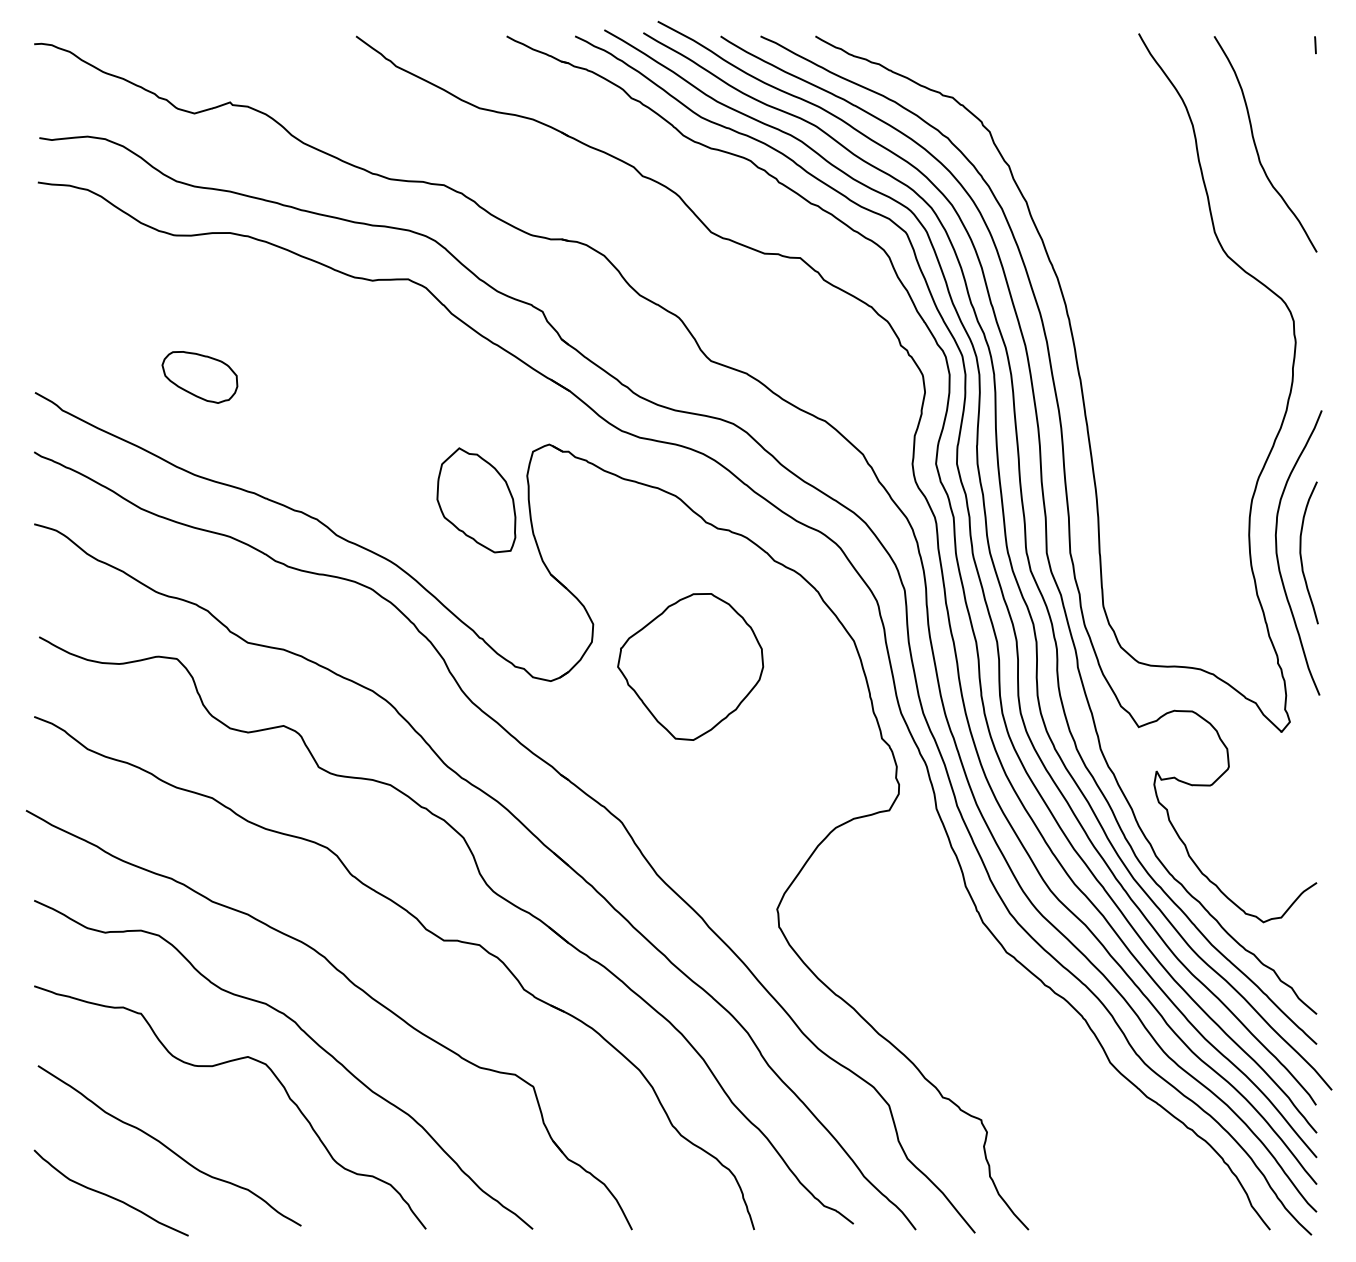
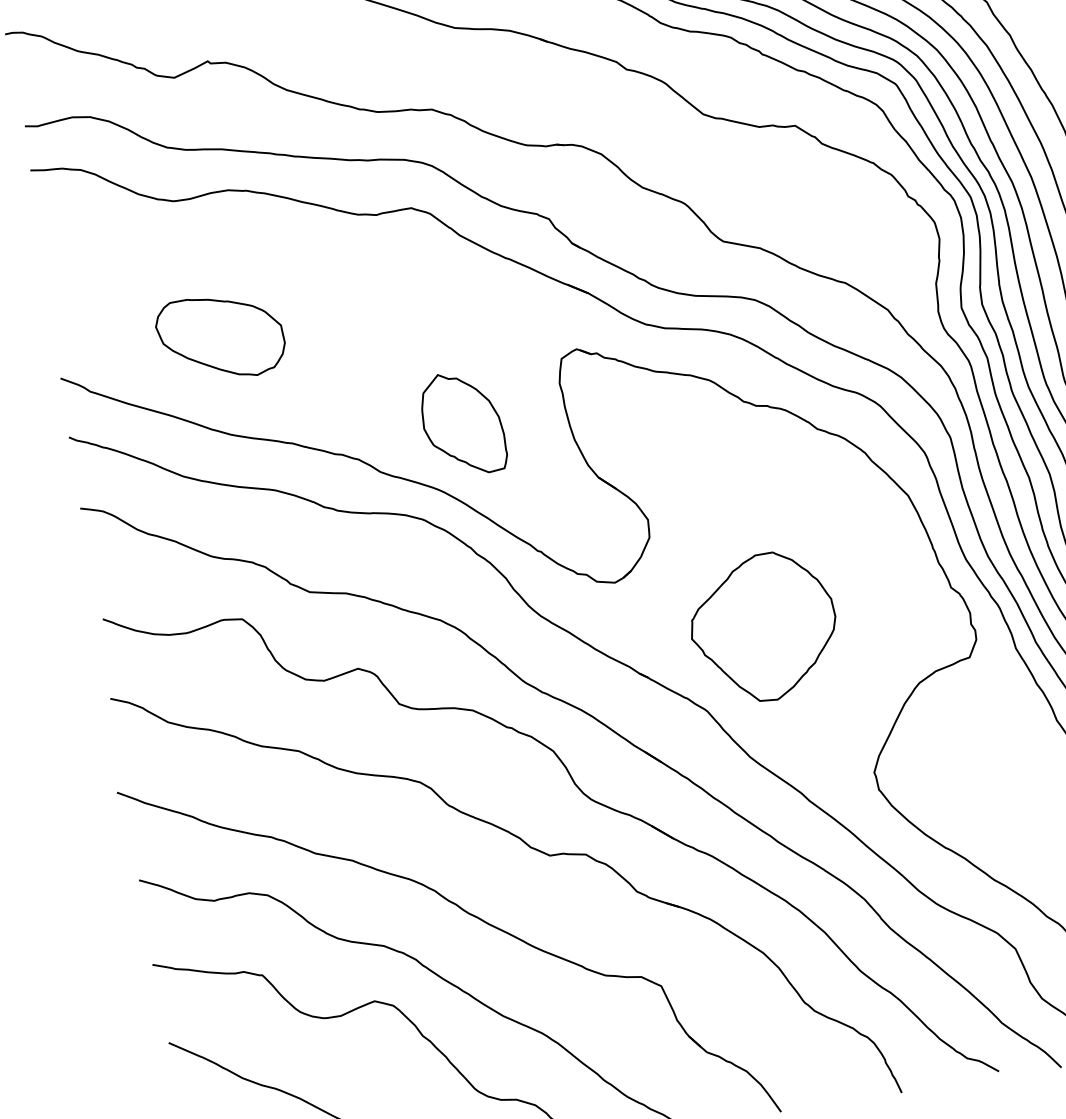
part: (199, 377) -> (220, 337), size x1.67
part: (476, 500) -> (462, 423), moved
part: (690, 666) -> (763, 627), moved

